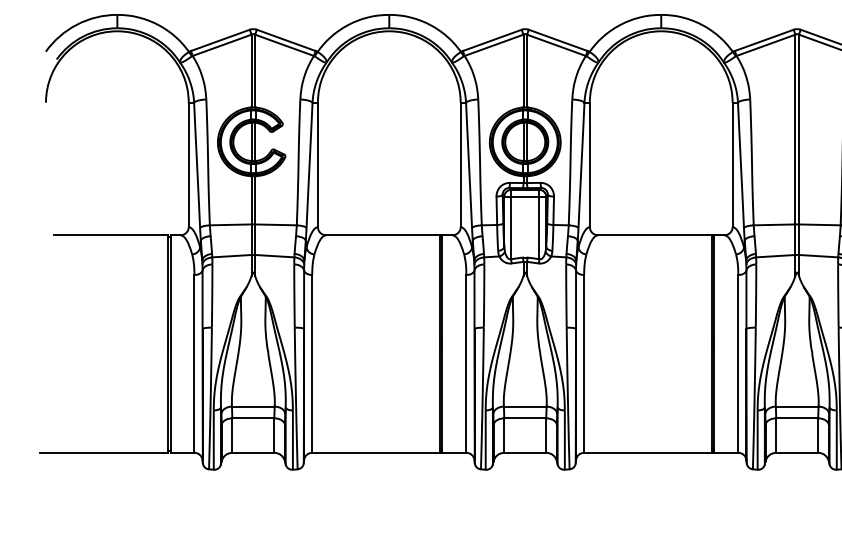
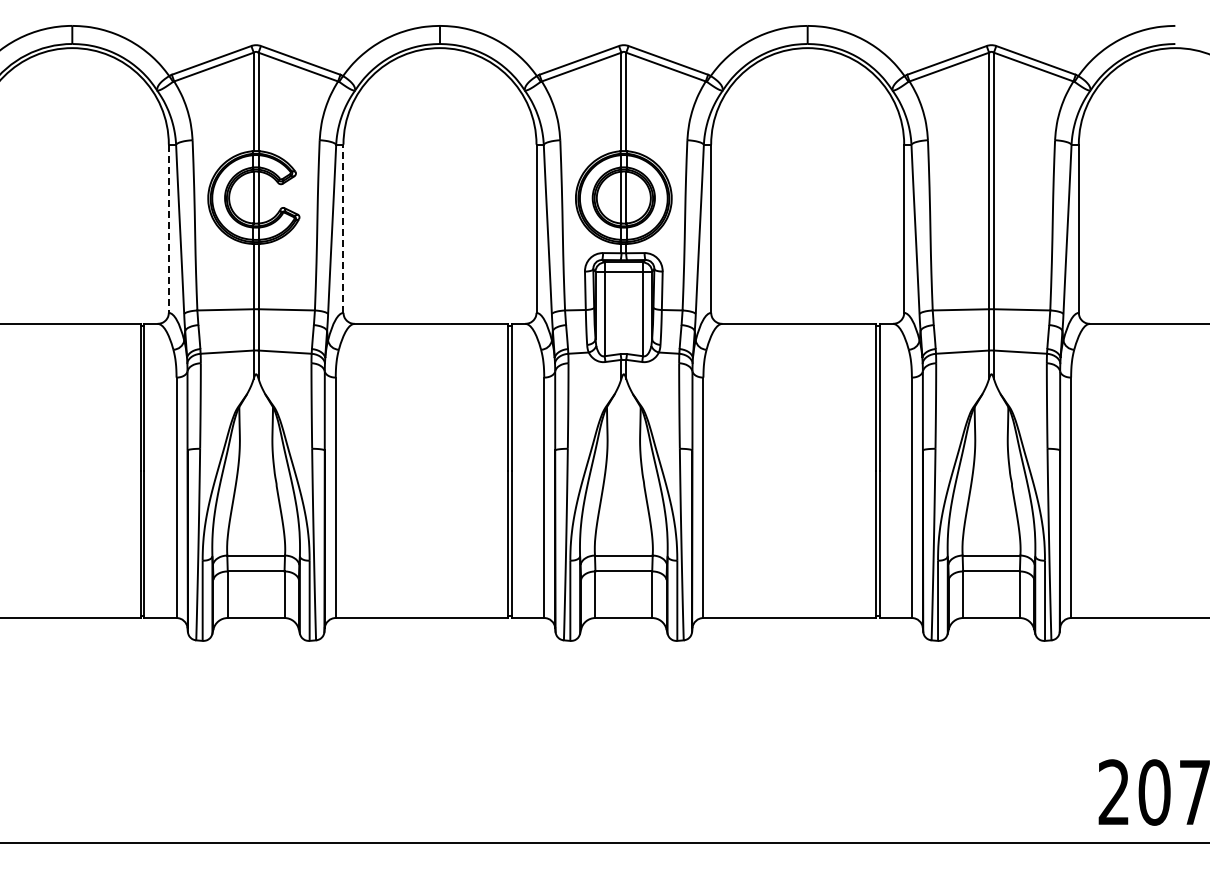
line: (317, 164) -> (343, 228), solid -> dashed
line: (188, 165) -> (168, 229), solid -> dashed

